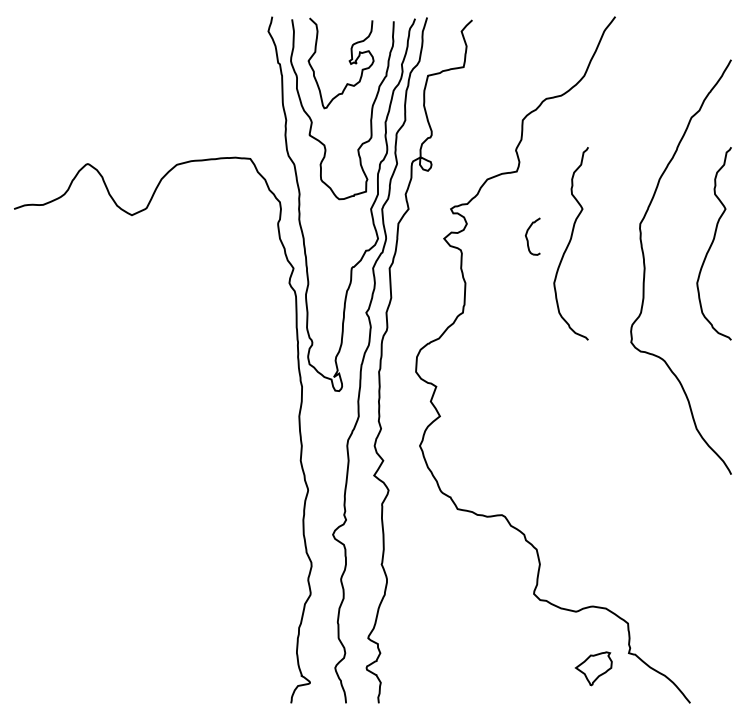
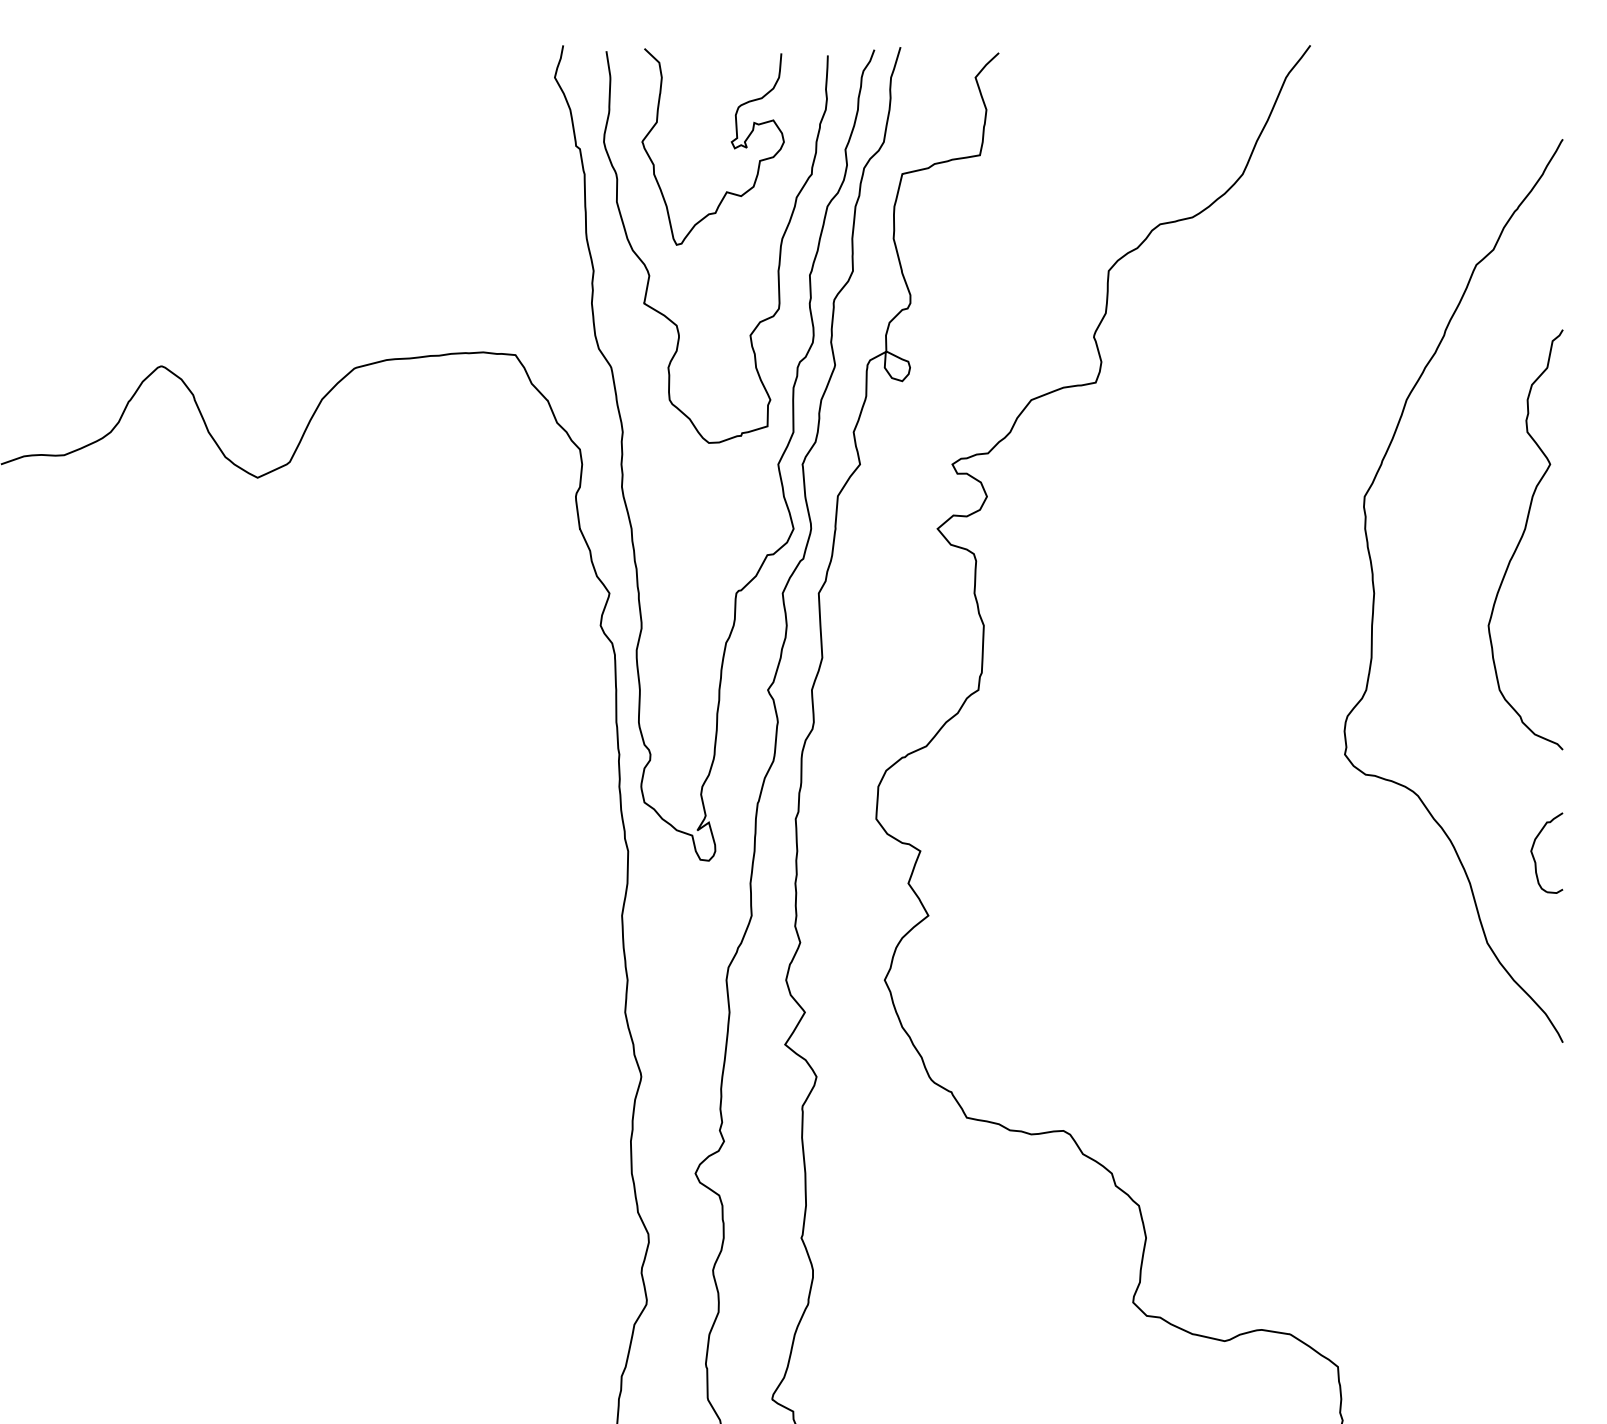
part: (532, 236) -> (1545, 852), moved
curve: (570, 242) -> (1212, 537), removed

